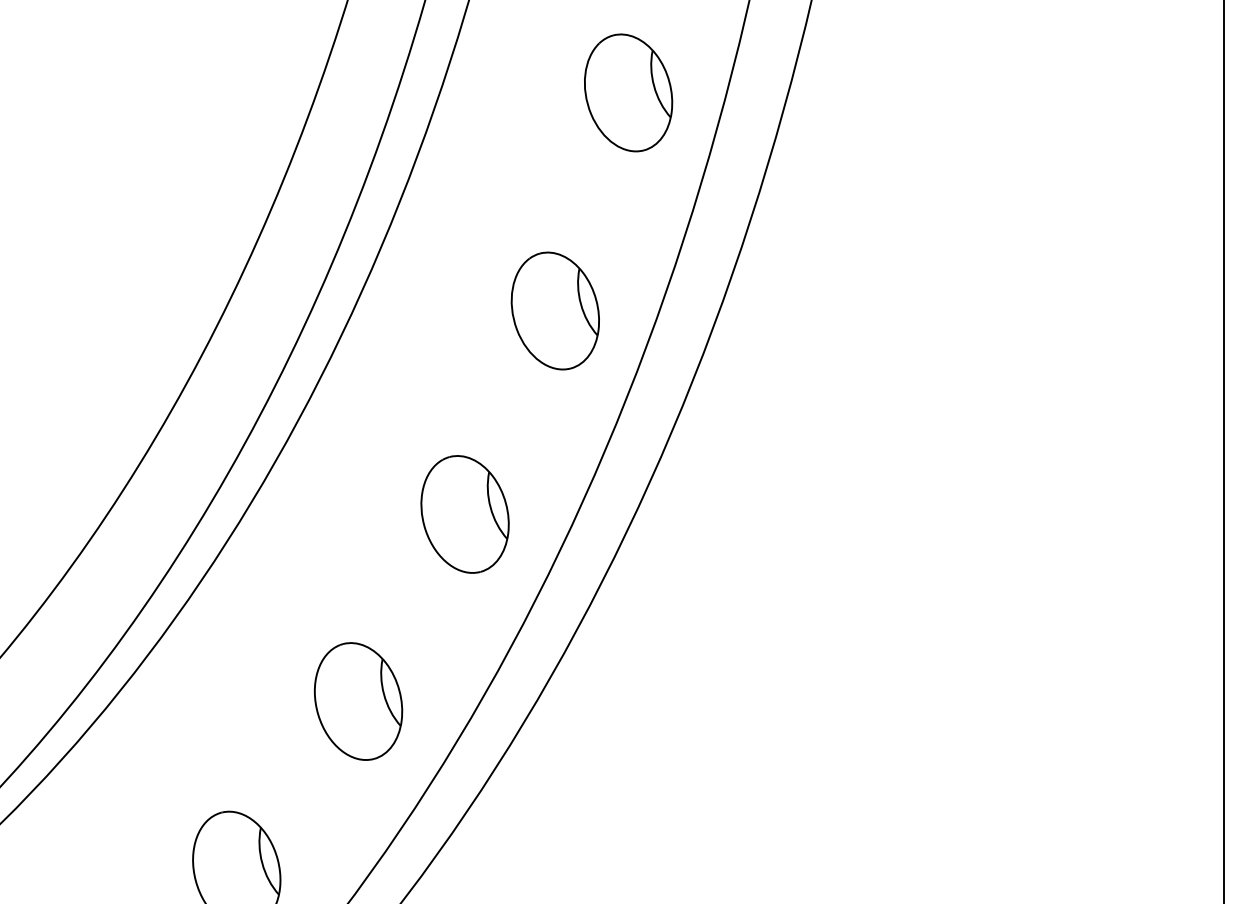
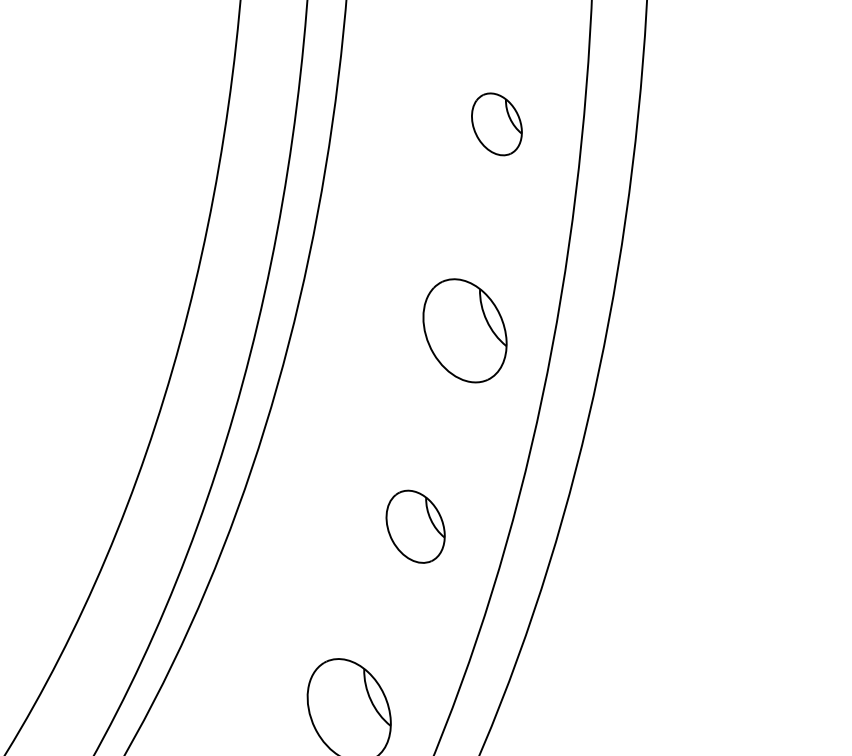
part: (628, 92) -> (496, 124), size x0.6
part: (464, 514) -> (415, 526), size x0.7

